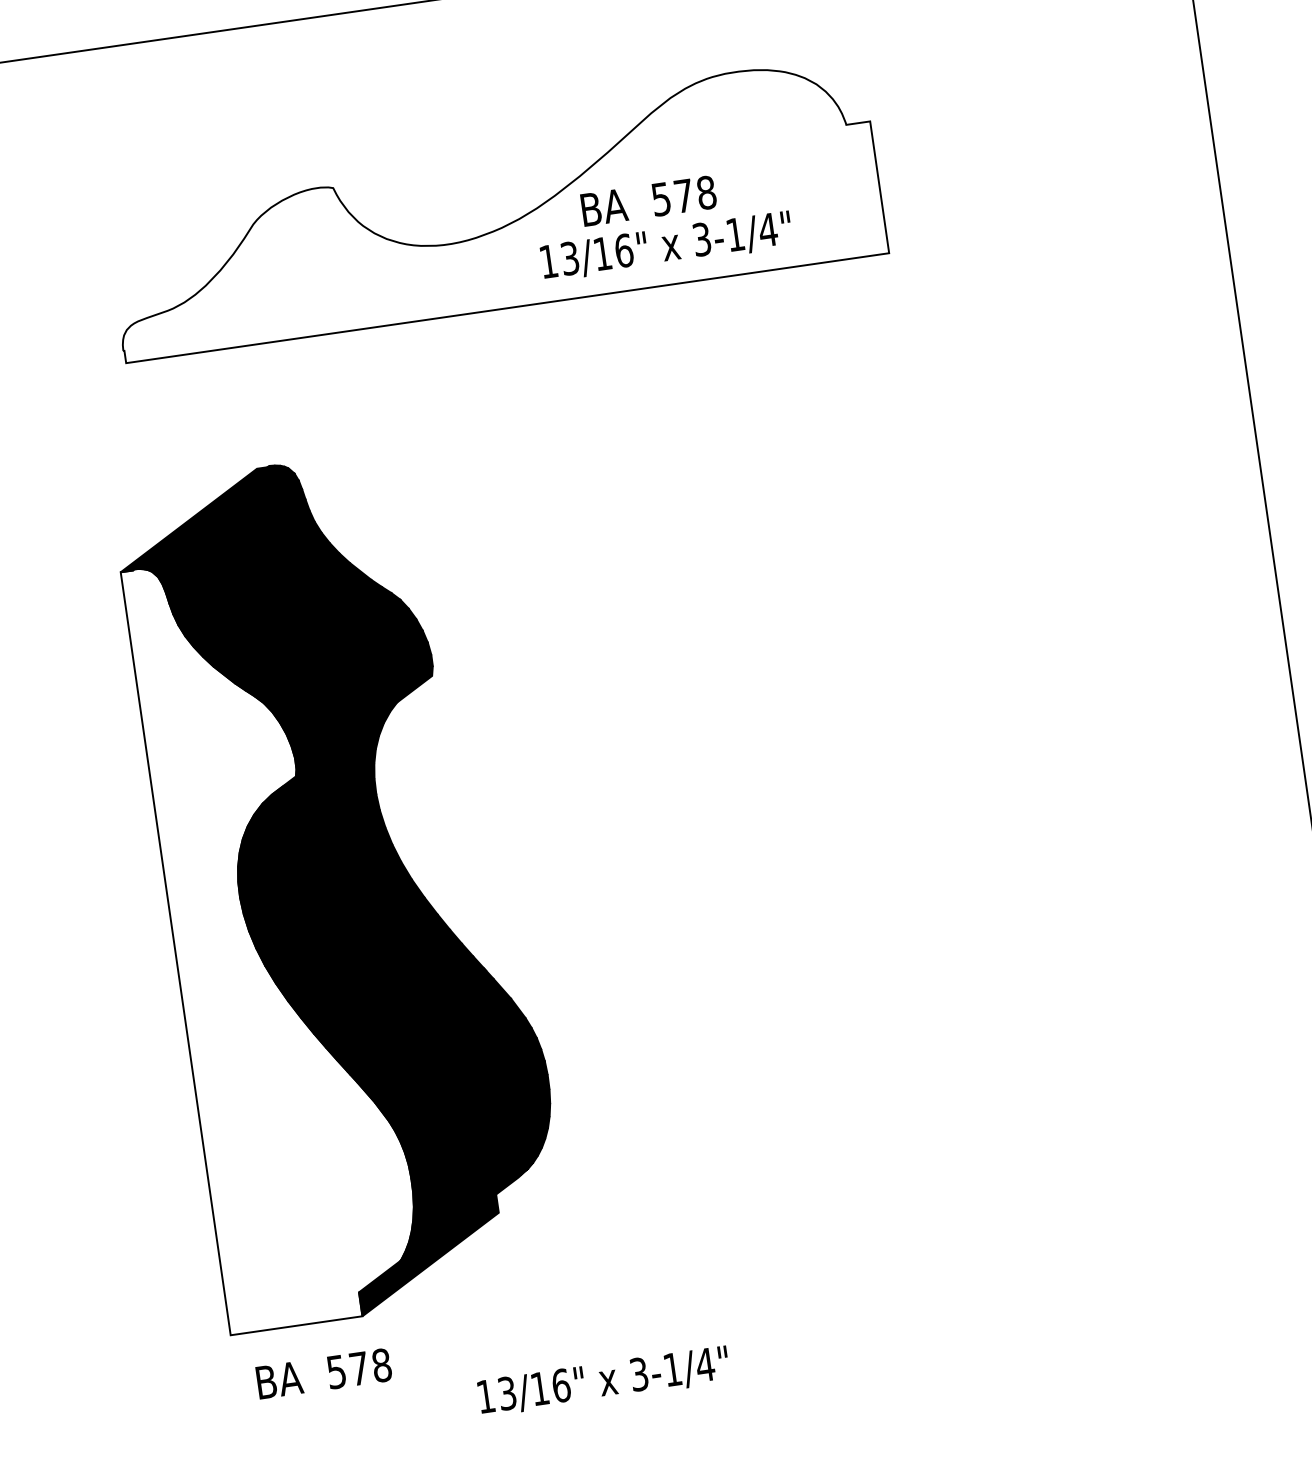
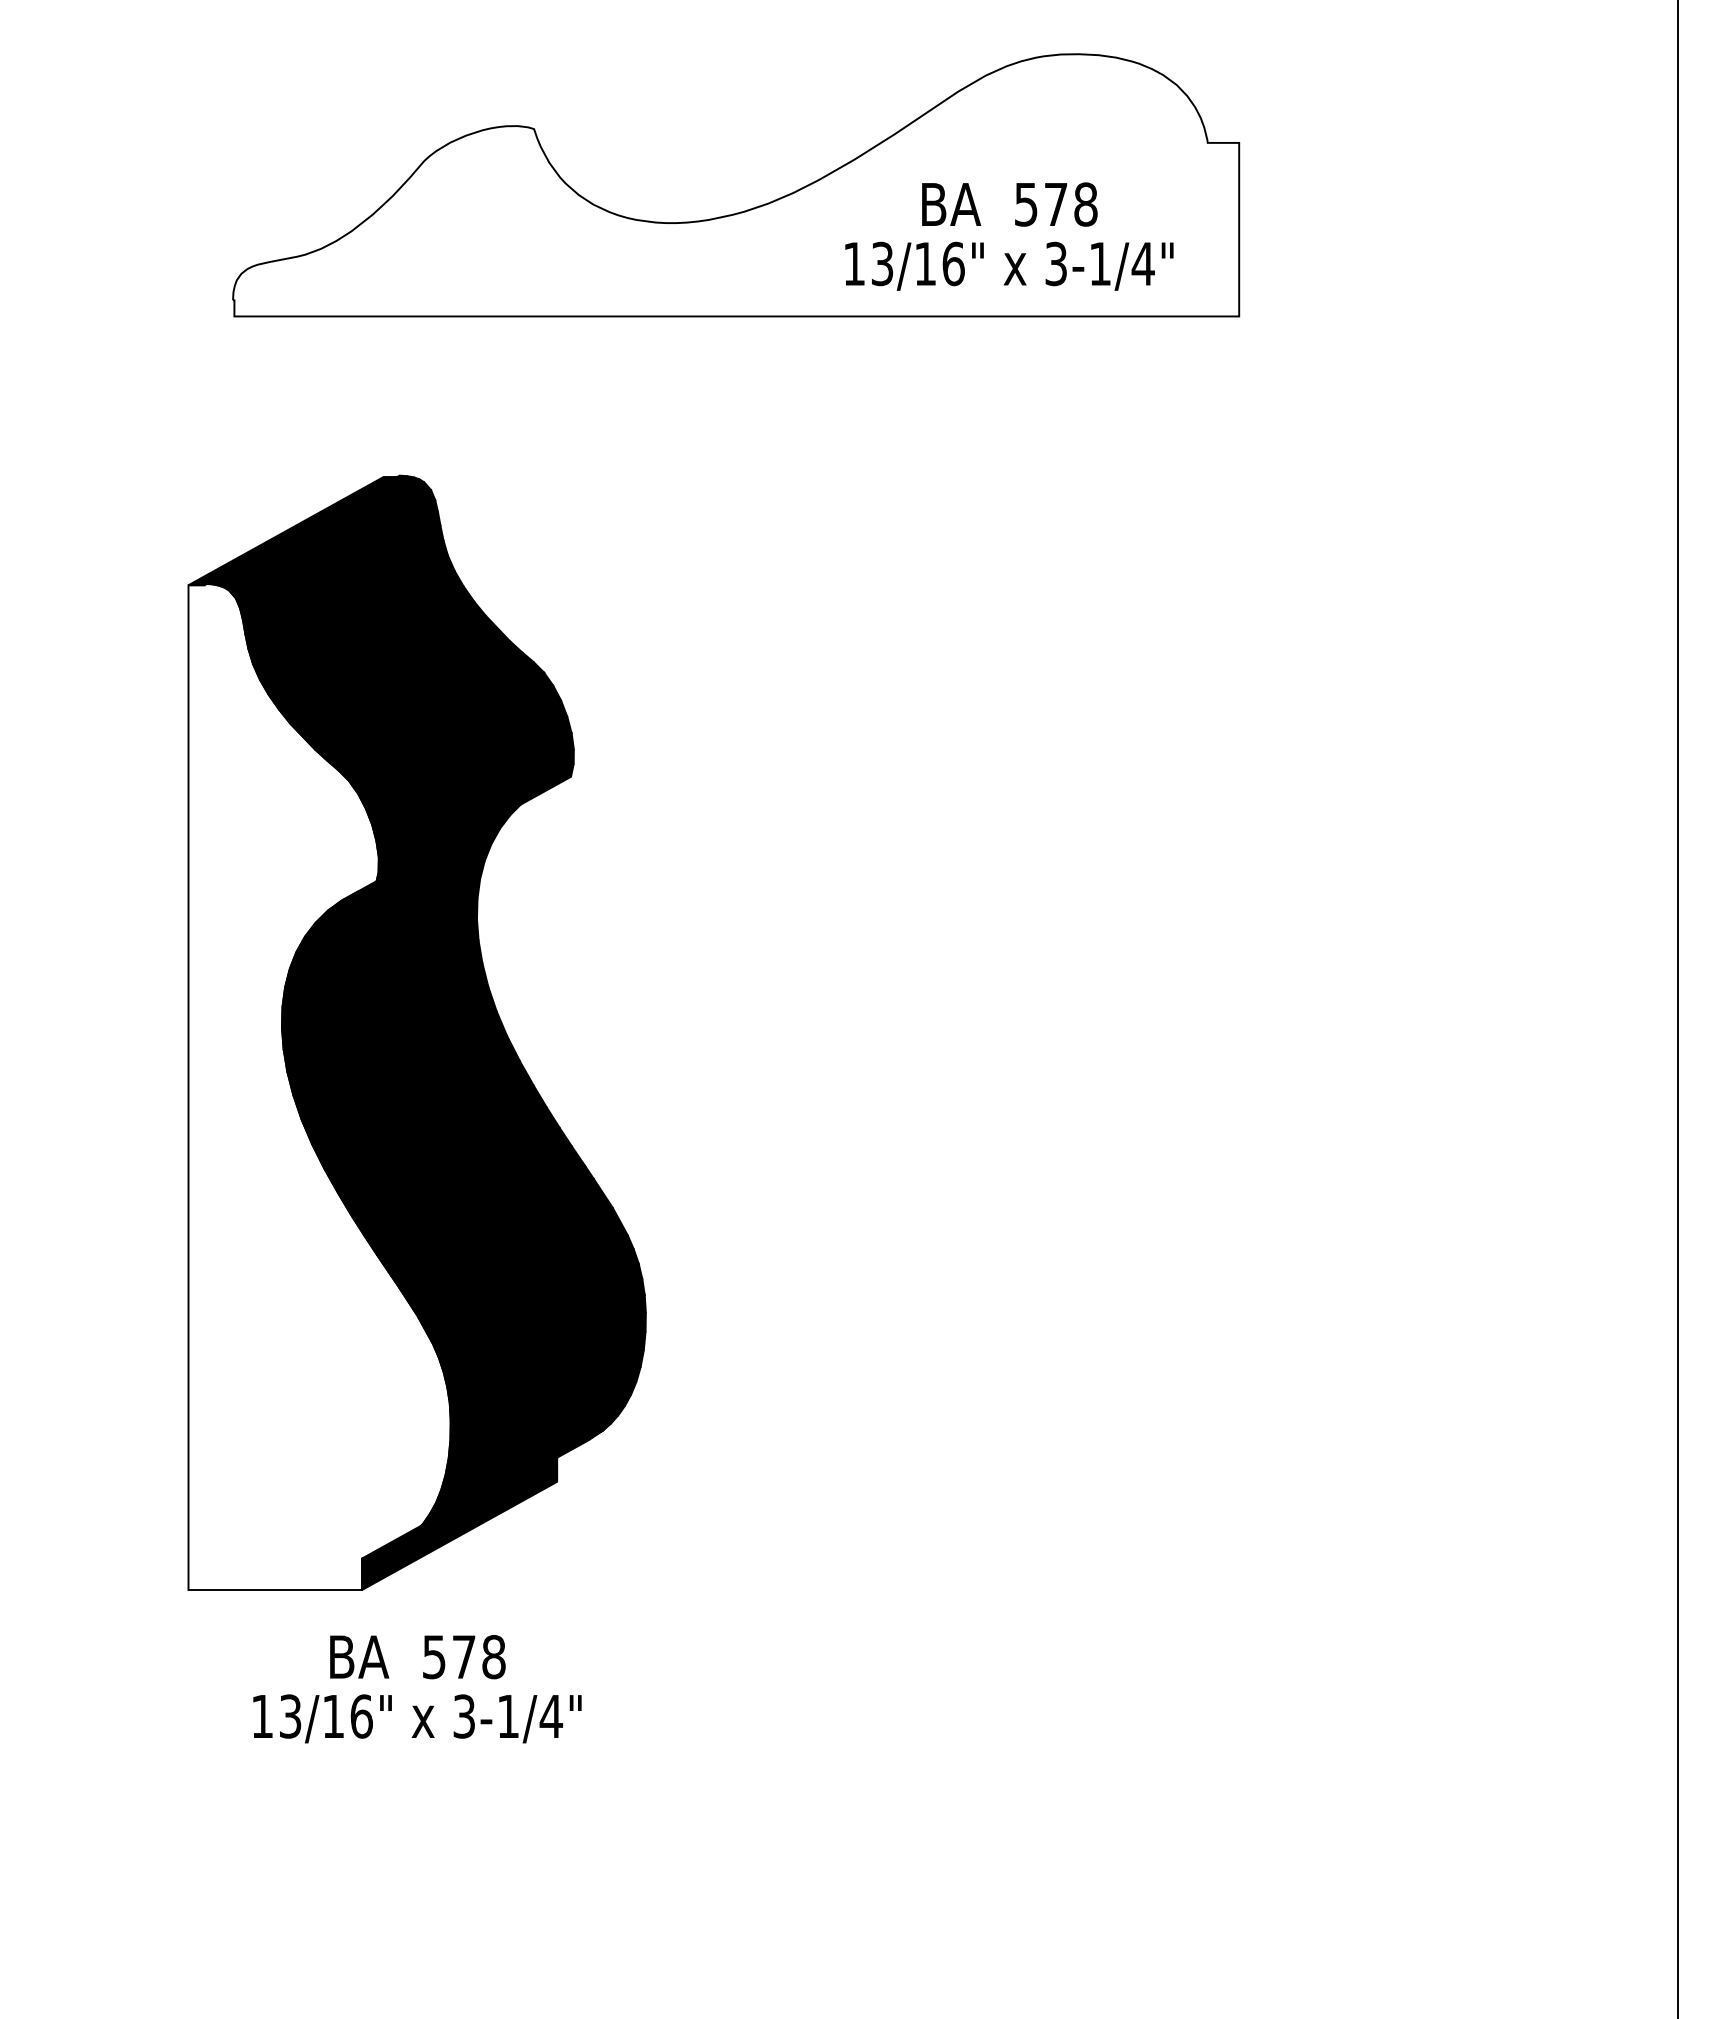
text: (648, 201) -> (1009, 204), moved
text: (666, 245) -> (1009, 265), moved
text: (323, 1374) -> (417, 1657), moved
text: (603, 1381) -> (417, 1718), moved

